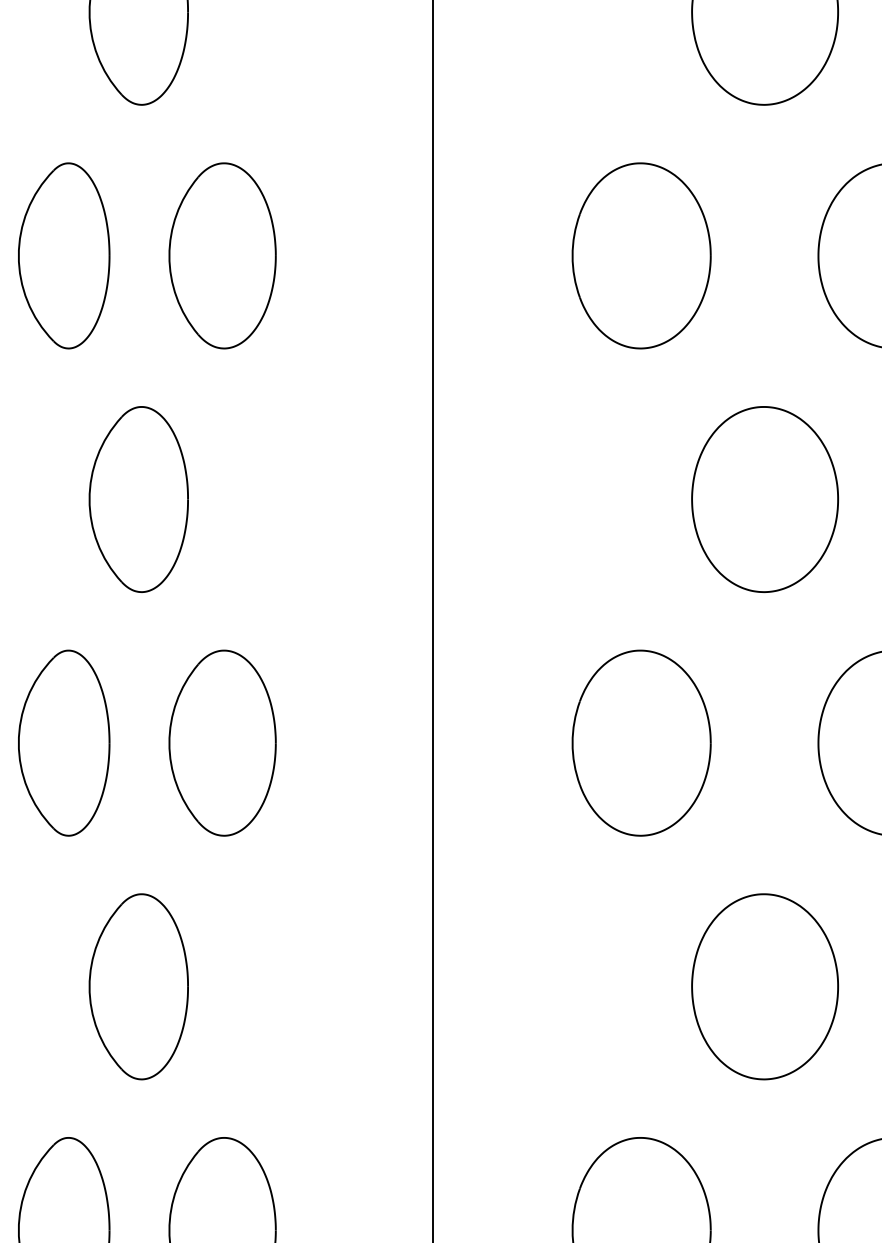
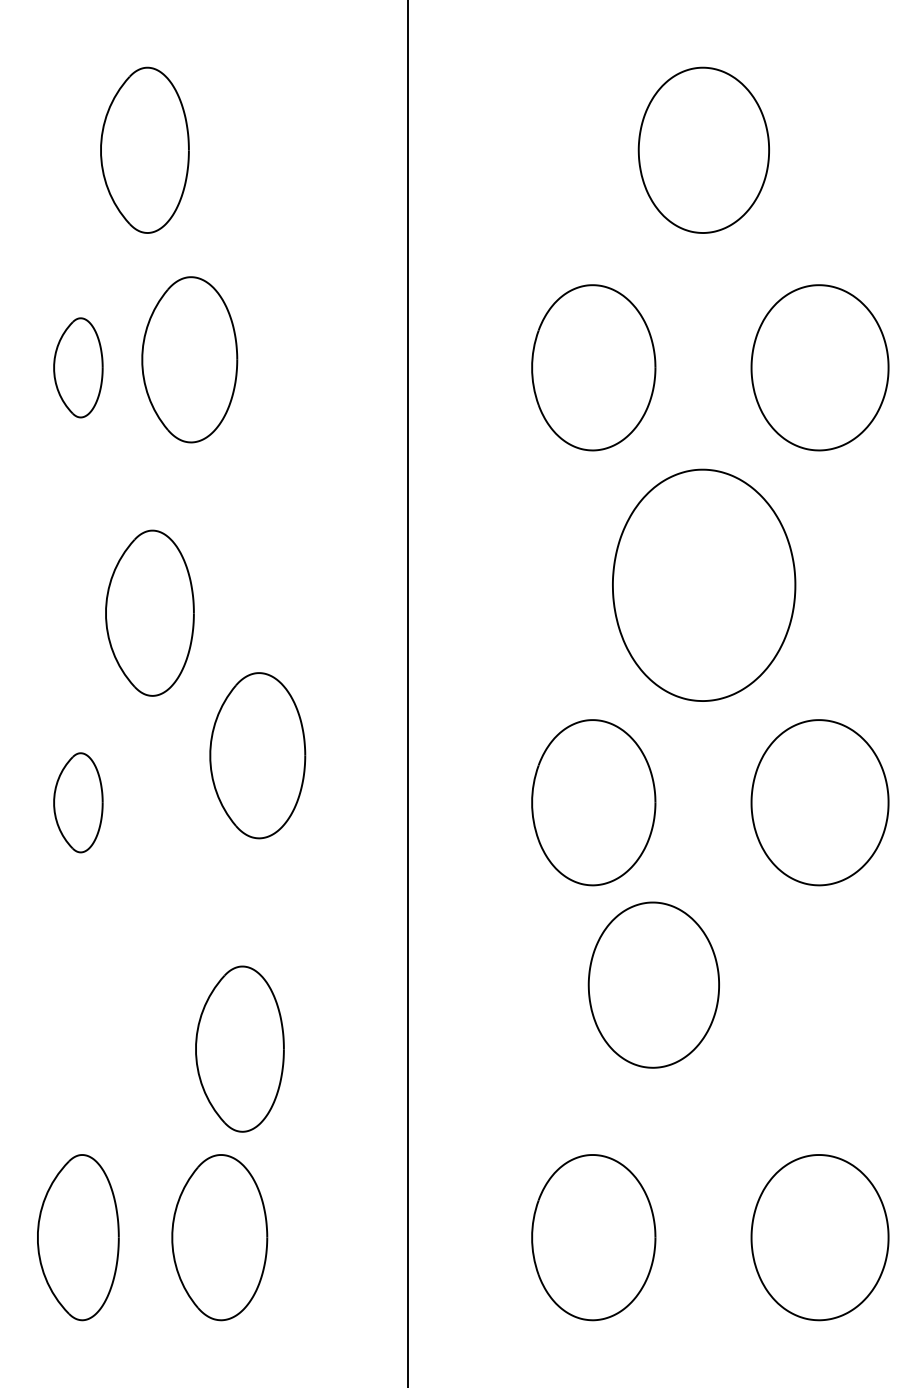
part: (64, 255) -> (78, 367), size x0.6
part: (222, 255) -> (189, 359), moved
part: (138, 498) -> (149, 612), moved
part: (764, 498) -> (703, 584), size x1.4
part: (64, 742) -> (78, 802), size x0.6
part: (222, 742) -> (257, 755), moved
part: (138, 986) -> (239, 1048), moved
part: (764, 986) -> (653, 984), moved

